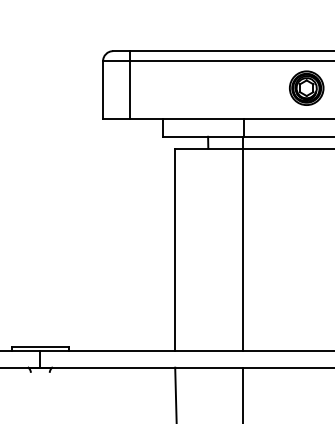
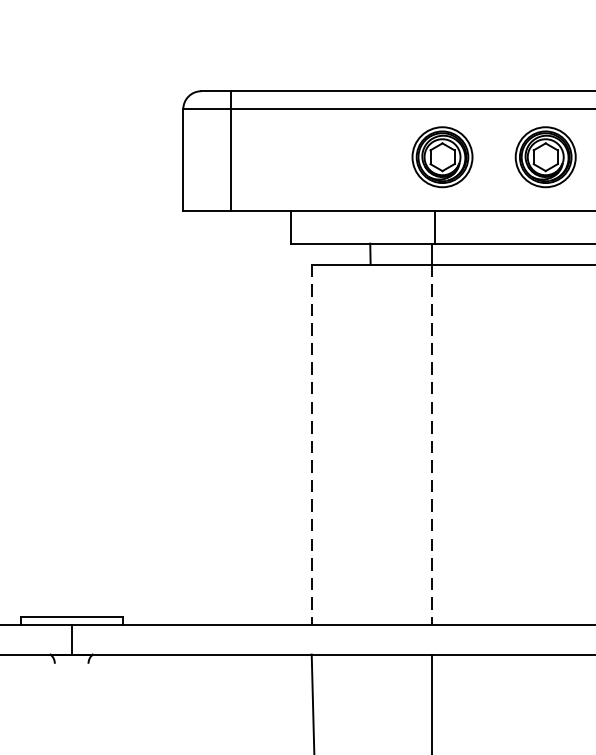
part: (248, 87) -> (442, 155), added
line: (175, 250) -> (312, 446), solid -> dashed
line: (242, 250) -> (431, 446), solid -> dashed

